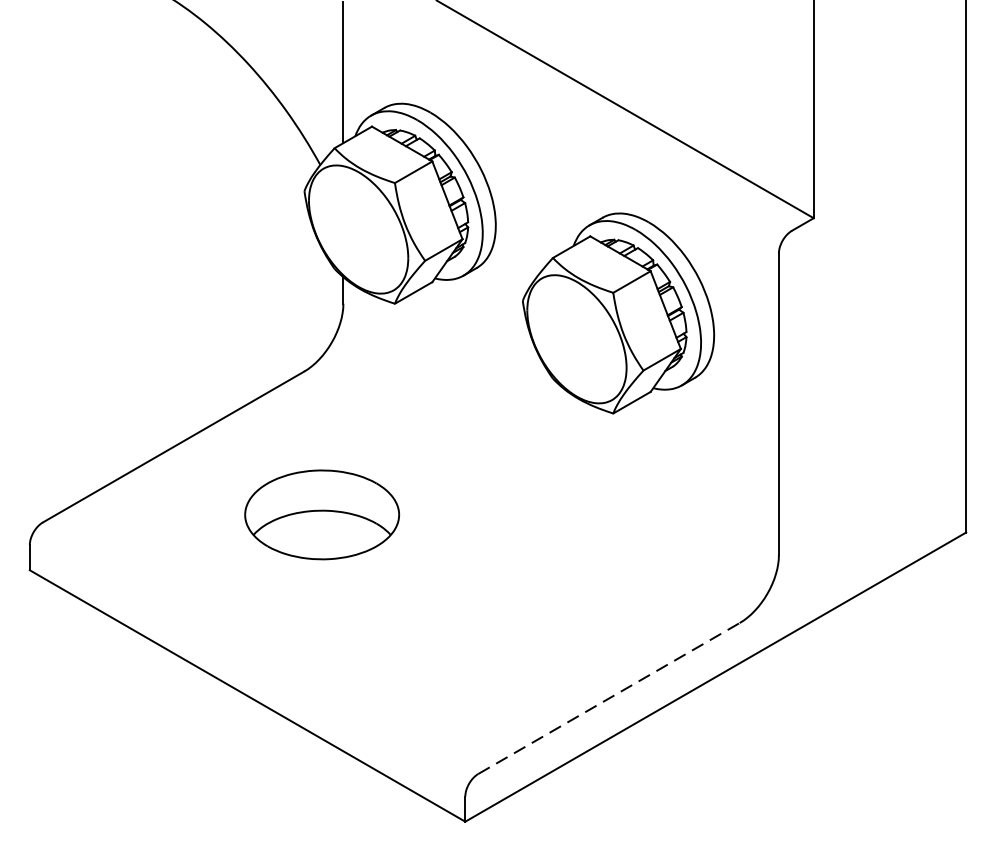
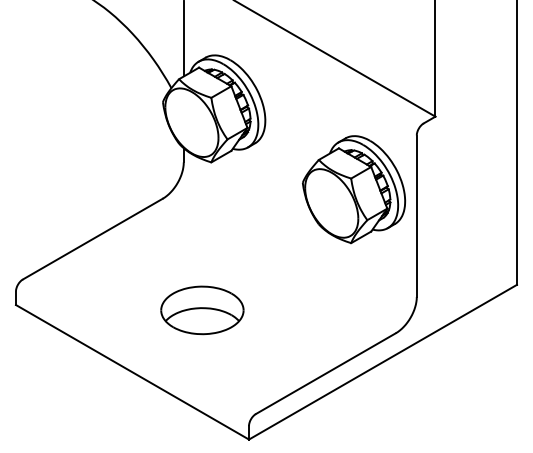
part: (619, 313) -> (354, 189), moved
part: (322, 515) -> (202, 310), moved
line: (608, 698) -> (325, 373), dashed -> solid

